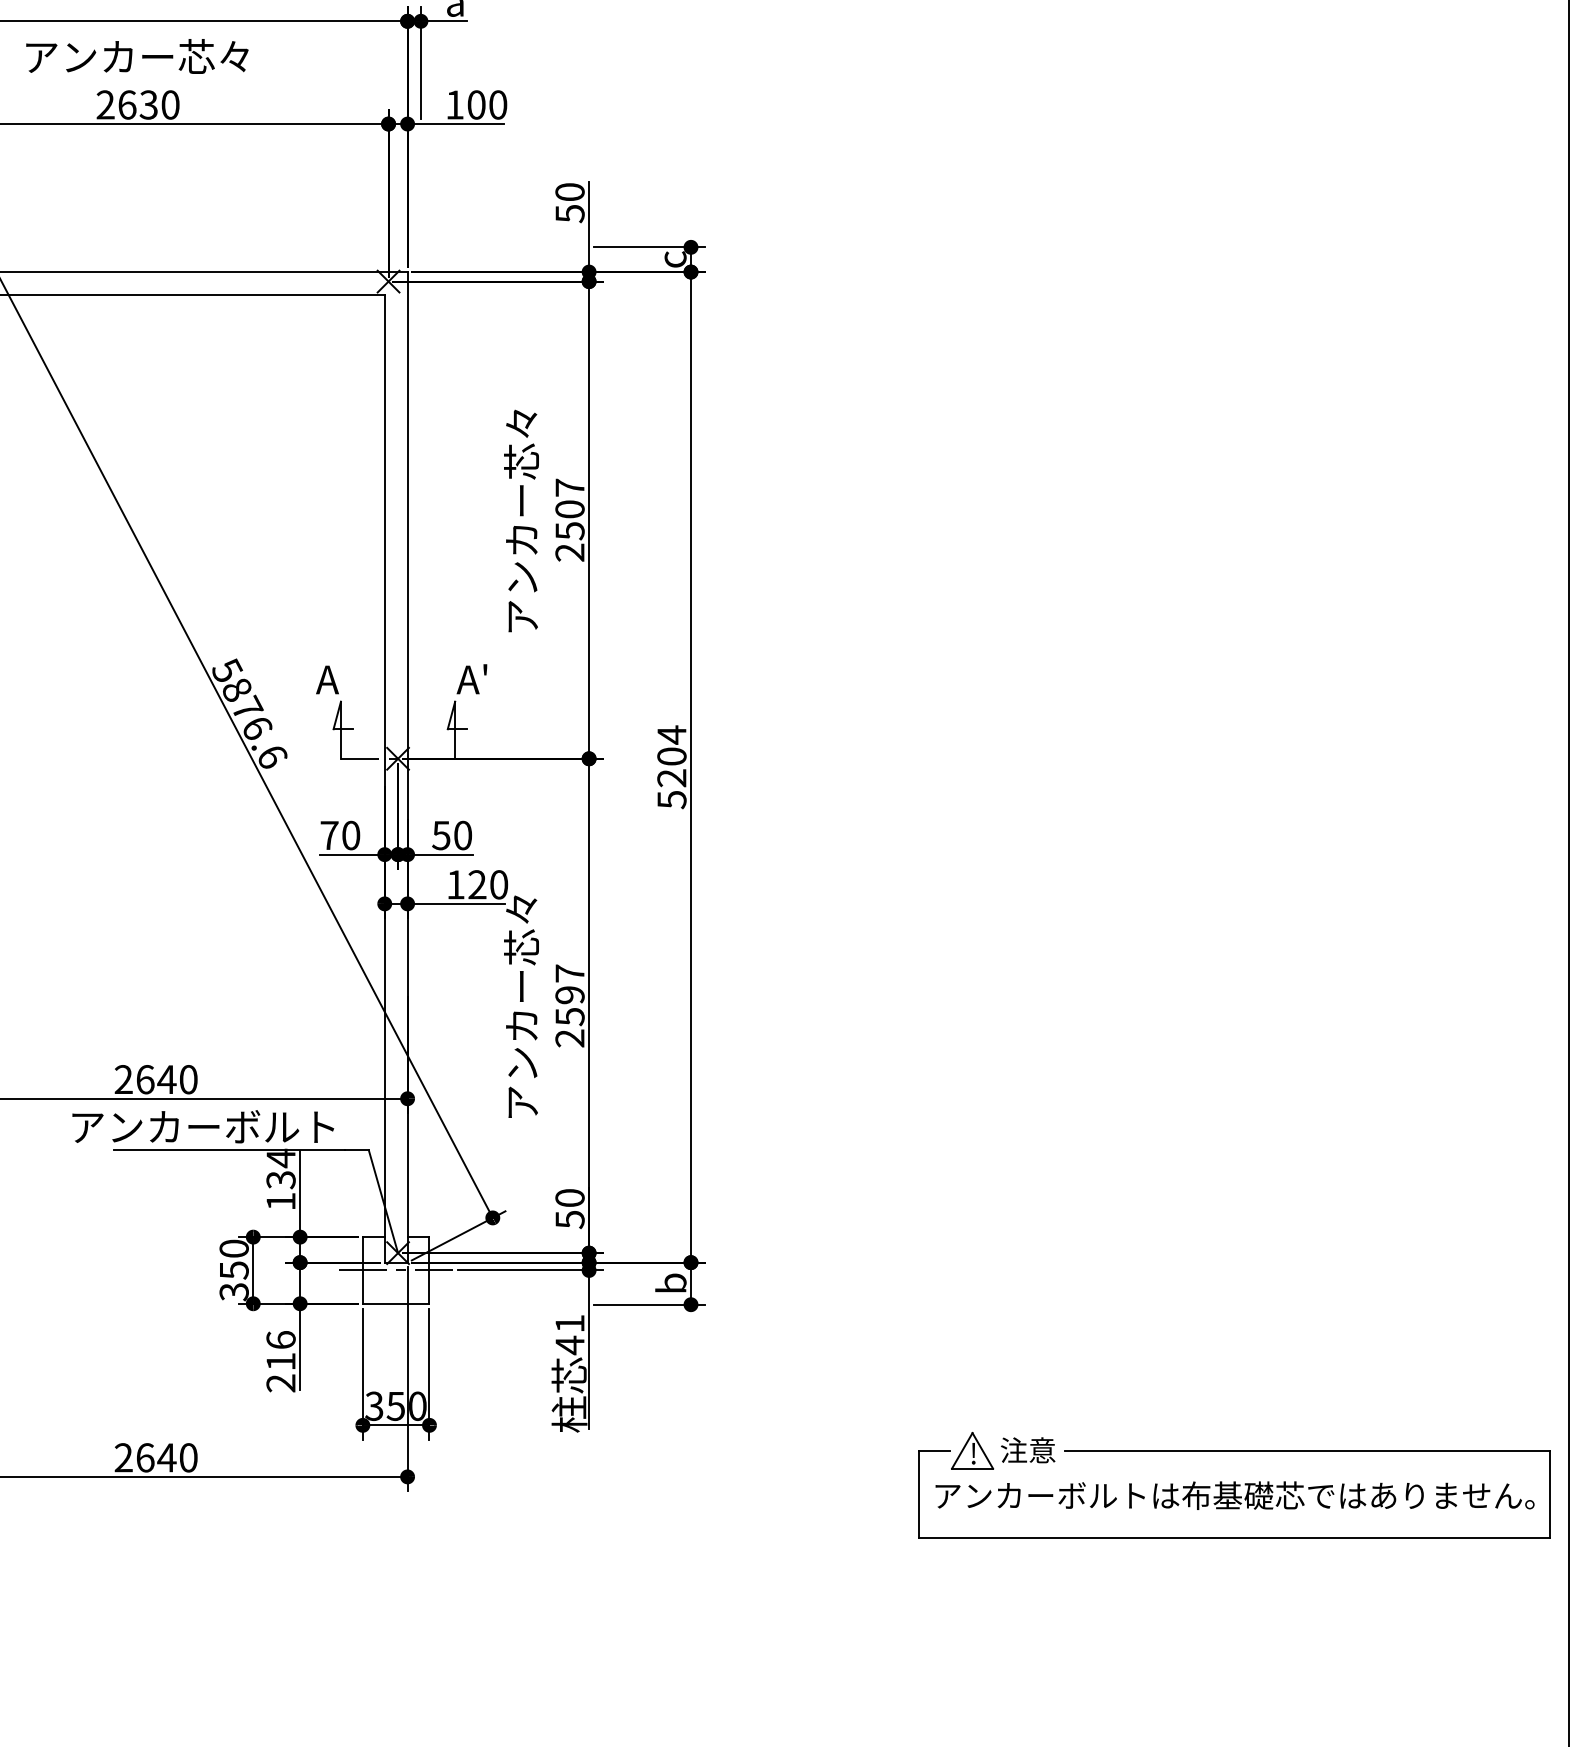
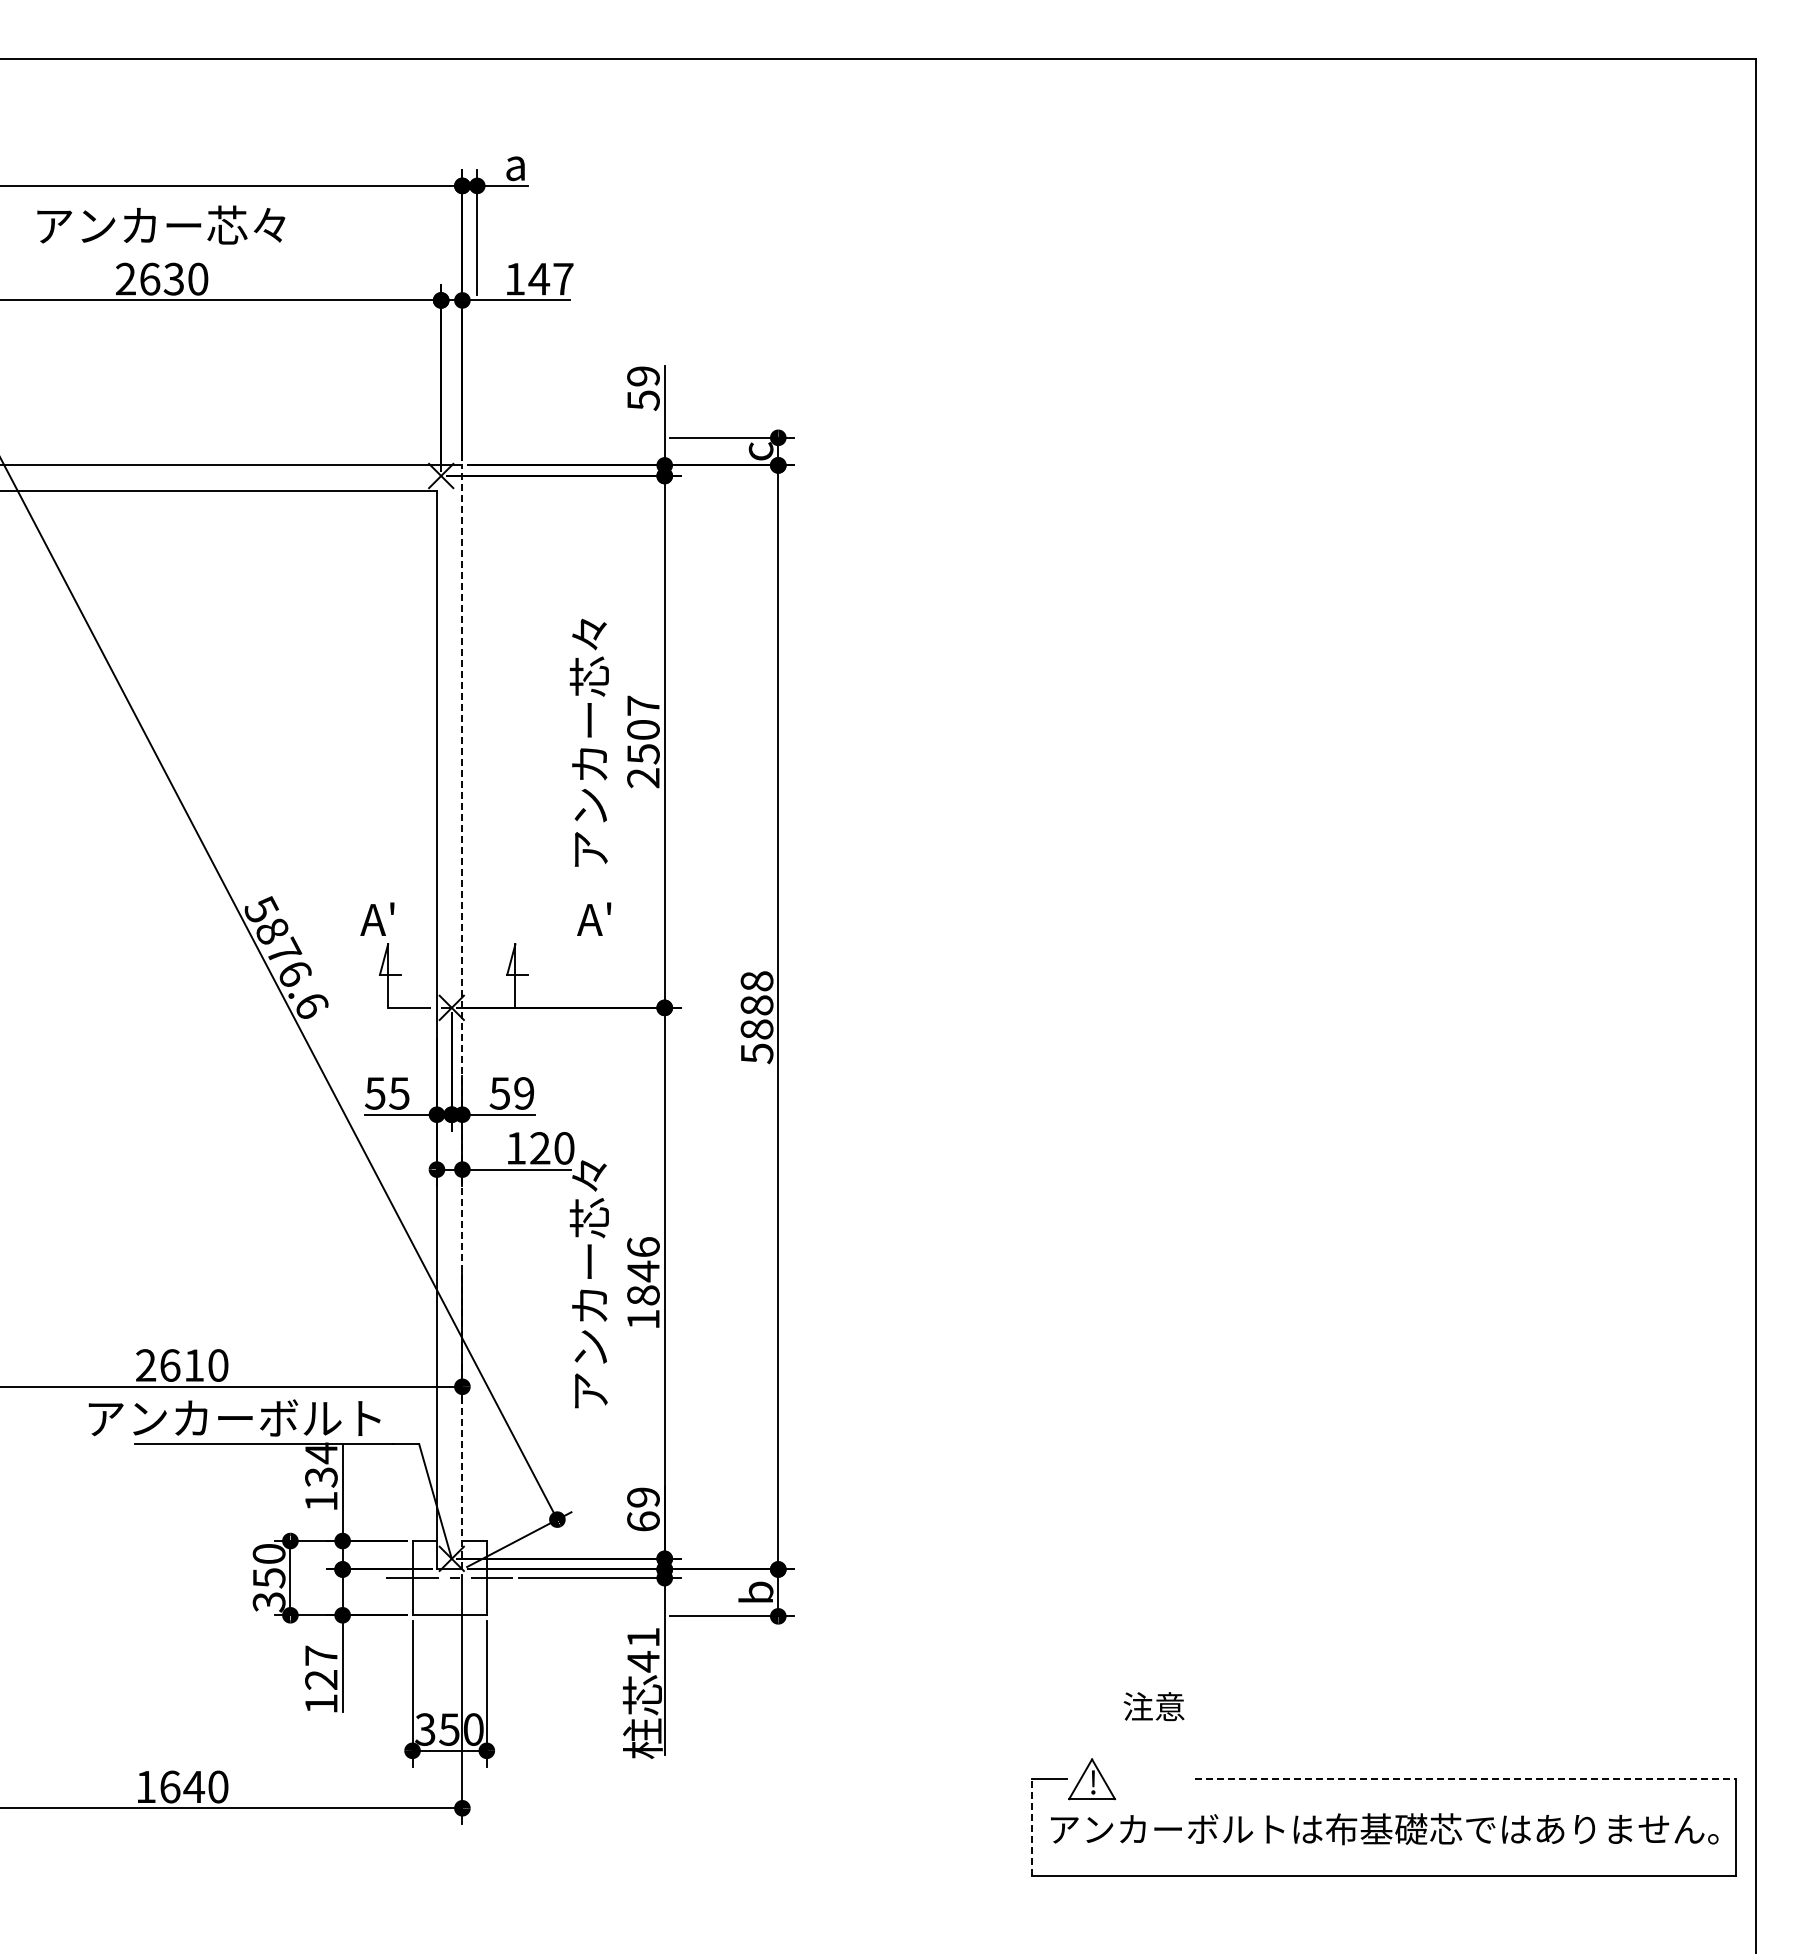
text: (486, 104) -> (550, 278), 100 -> 147
text: (570, 192) -> (643, 376), 50 -> 59
text: (344, 669) -> (392, 908), A -> A'
text: (472, 678) -> (594, 918), moved
text: (671, 755) -> (756, 1004), 5204 -> 5888
line: (407, 766) -> (462, 1016), solid -> dashed
text: (339, 835) -> (386, 1093), 70 -> 55
text: (463, 835) -> (524, 1093), 50 -> 59
text: (570, 1006) -> (643, 1283), 2597 -> 1846
text: (167, 1079) -> (194, 1365), 2640 -> 2610
text: (570, 1208) -> (643, 1509), 50 -> 69
text: (281, 1361) -> (321, 1679), 216 -> 127
text: (1027, 1450) -> (1153, 1706), moved
line: (1307, 1451) -> (1465, 1779), solid -> dashed
text: (124, 1457) -> (146, 1786), 2640 -> 1640
line: (919, 1494) -> (1032, 1827), solid -> dashed

